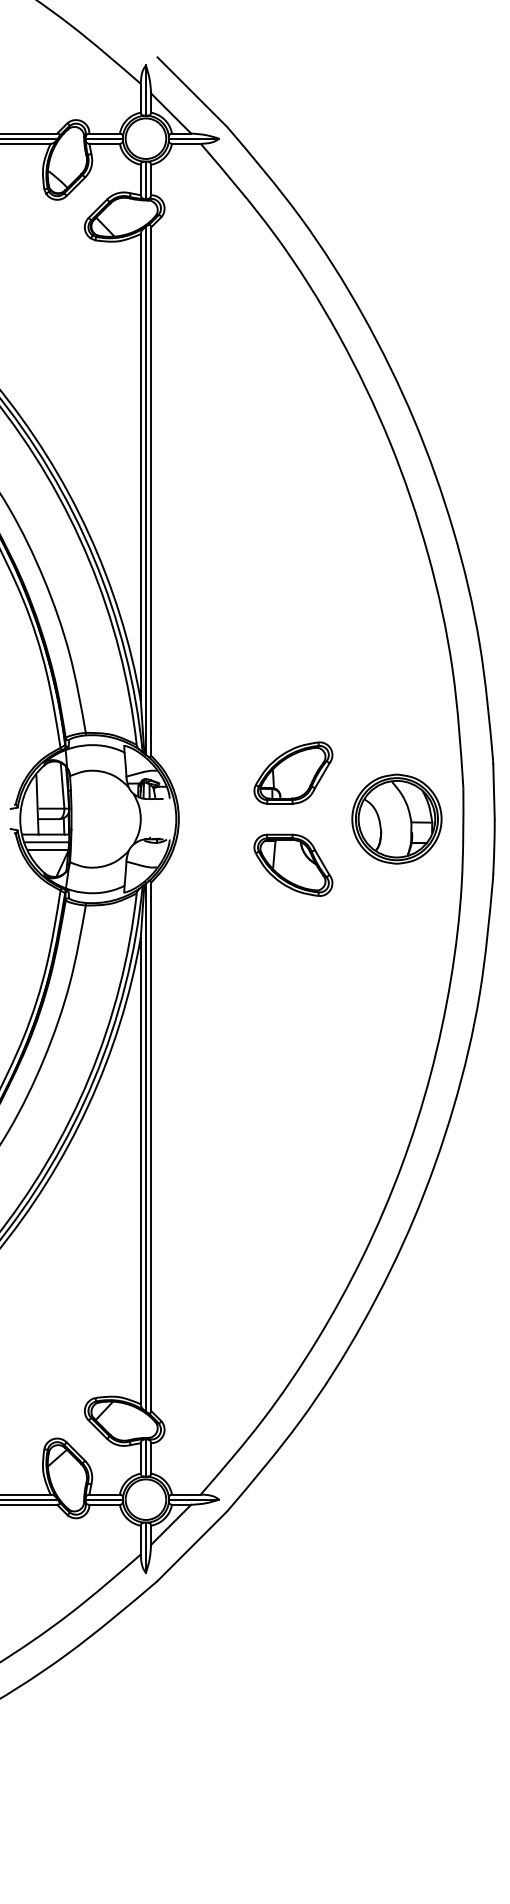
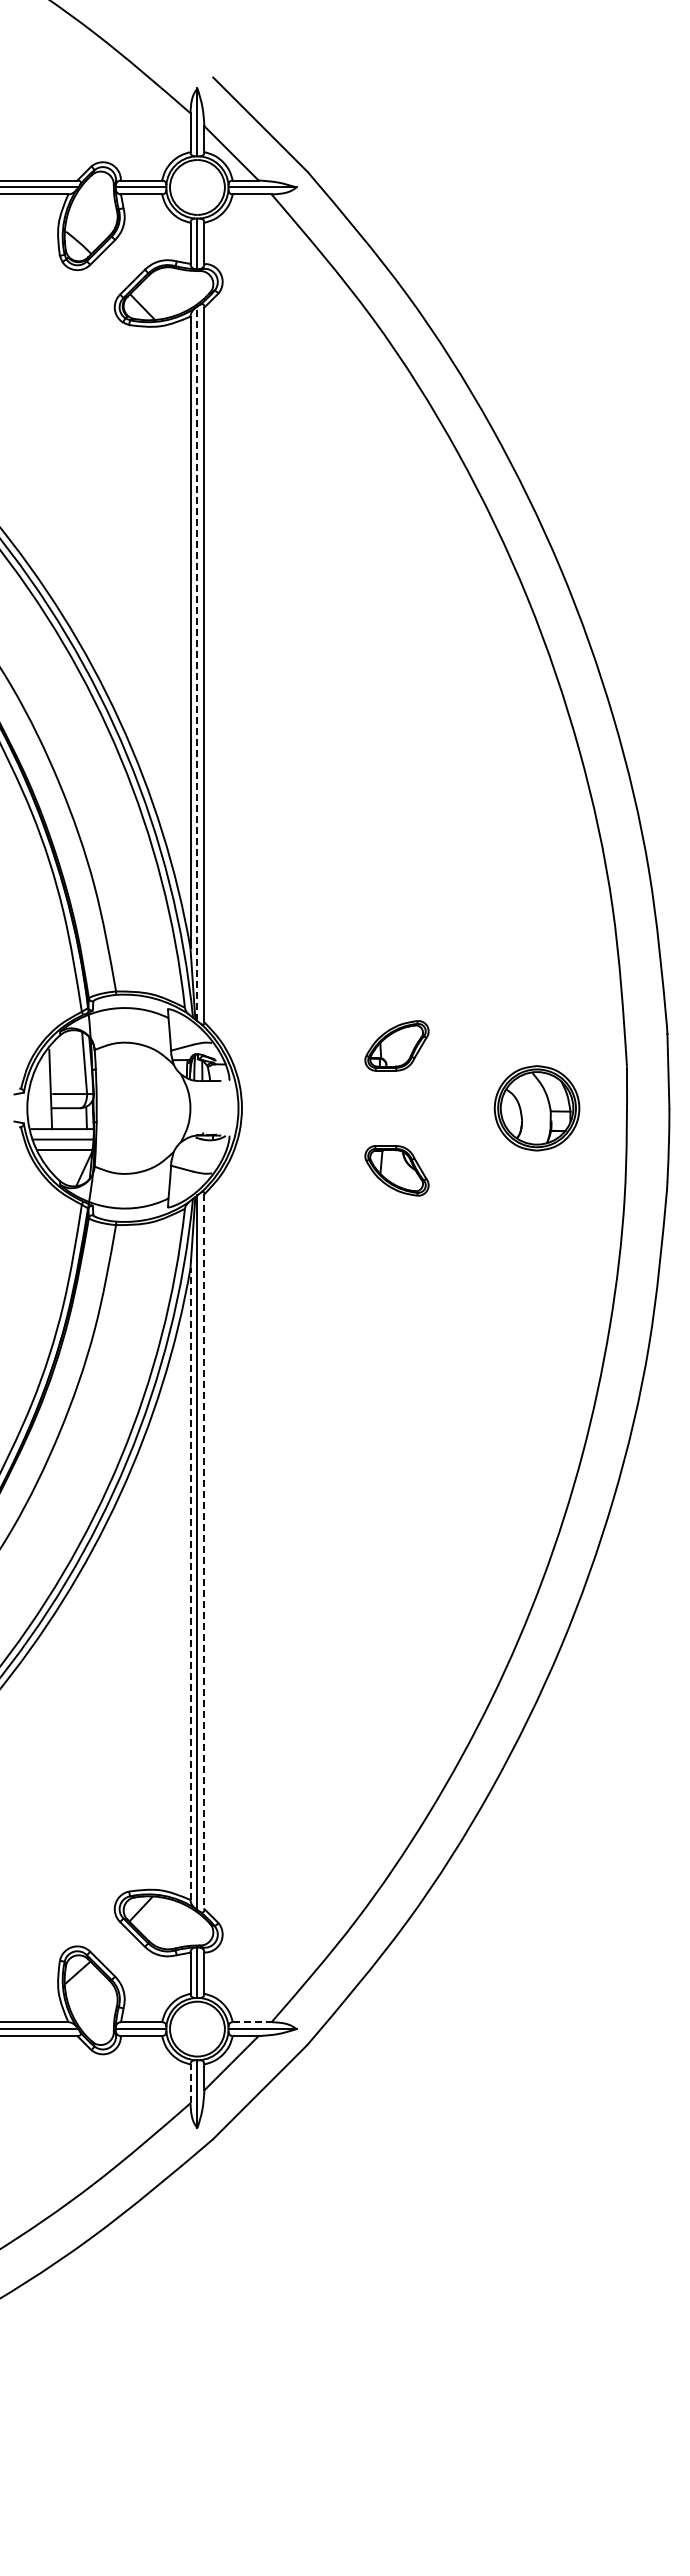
line: (145, 490) -> (197, 663), solid -> dashed
part: (293, 772) -> (396, 1045), size x0.6
part: (396, 819) -> (536, 1108), size x0.7
part: (293, 865) -> (396, 1170), size x0.6
line: (151, 1147) -> (204, 1552), solid -> dashed
line: (140, 1171) -> (190, 1584), solid -> dashed
line: (186, 1494) -> (252, 2022), solid -> dashed
line: (140, 1539) -> (190, 2083), solid -> dashed

